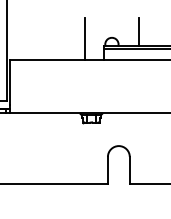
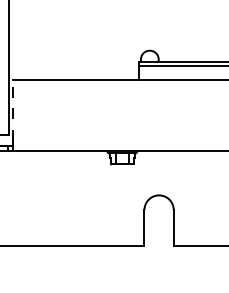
line: (138, 31) -> (185, 42), removed
line: (85, 38) -> (114, 51), removed
line: (9, 81) -> (13, 109), solid -> dashed

